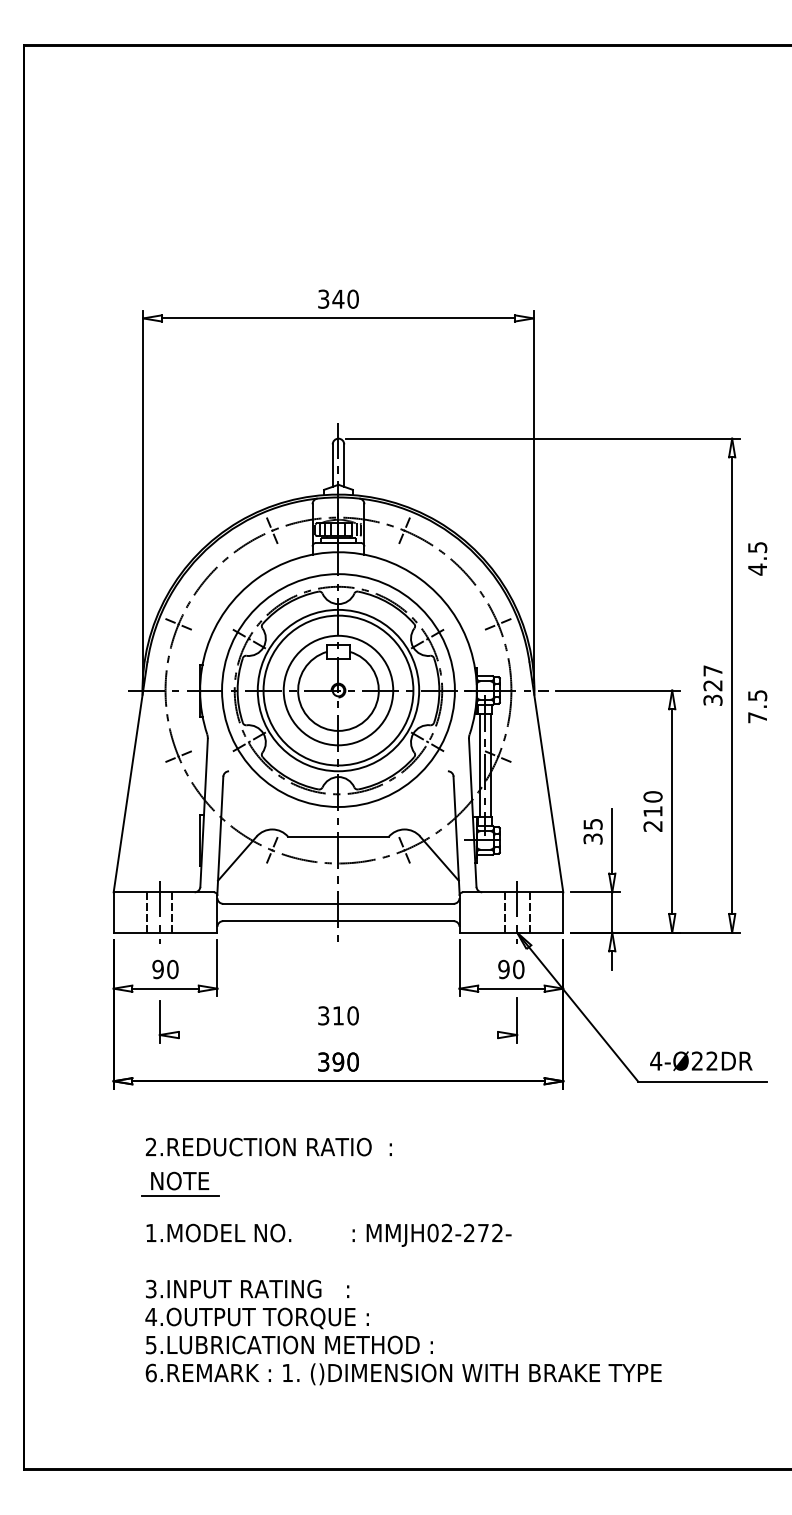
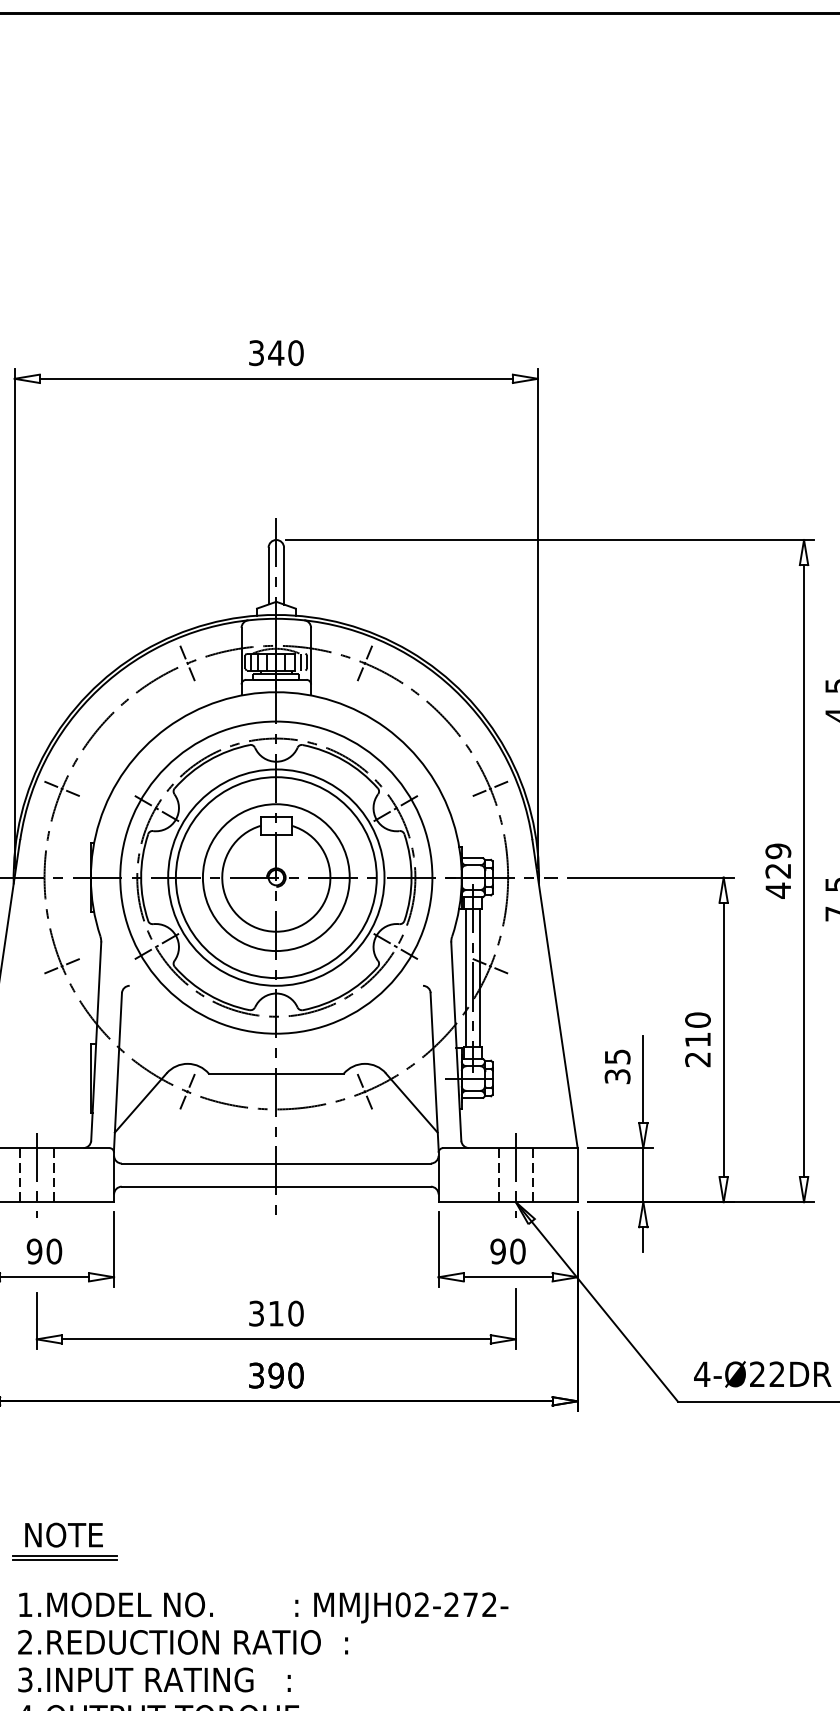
text: (712, 685) -> (777, 870), 327 -> 429
line: (338, 1035) -> (276, 1339), added
text: (268, 1146) -> (182, 1641), moved
line: (180, 1199) -> (64, 1559), added

